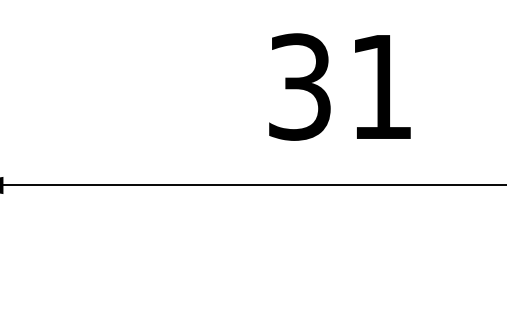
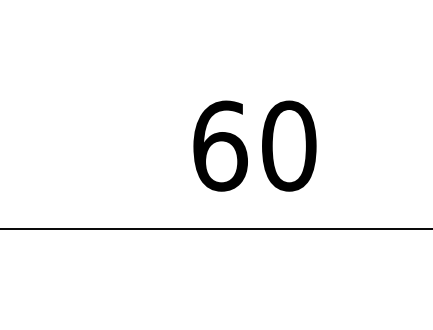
text: (340, 86) -> (254, 145), 31 -> 60

